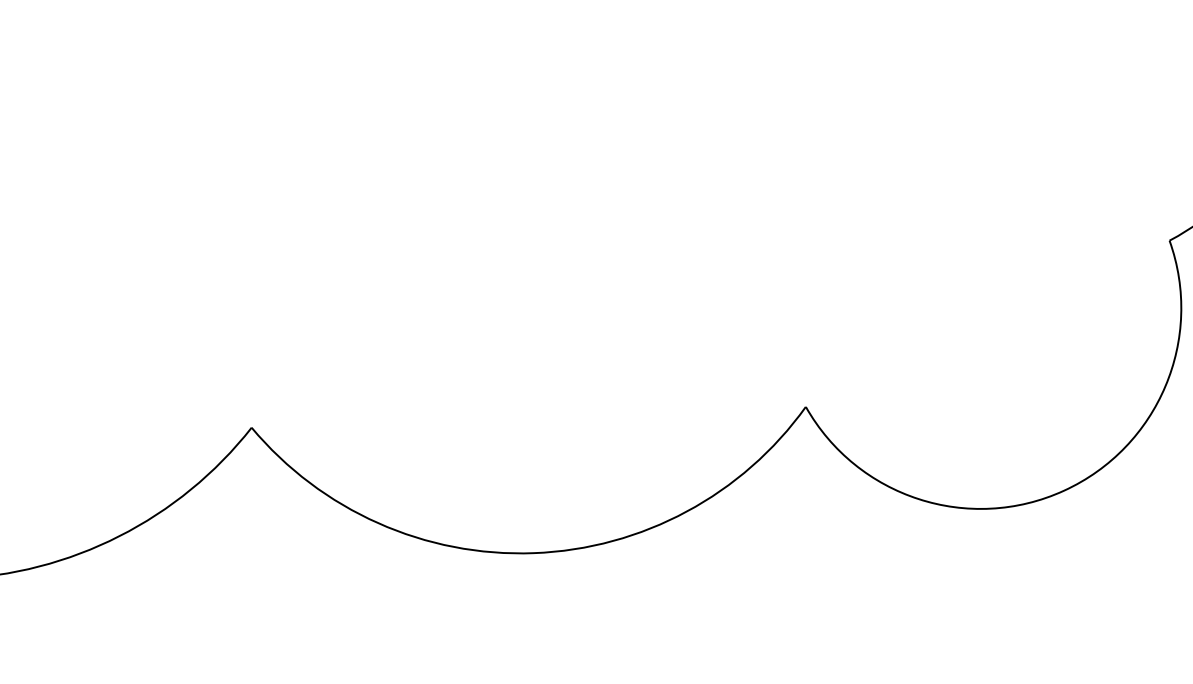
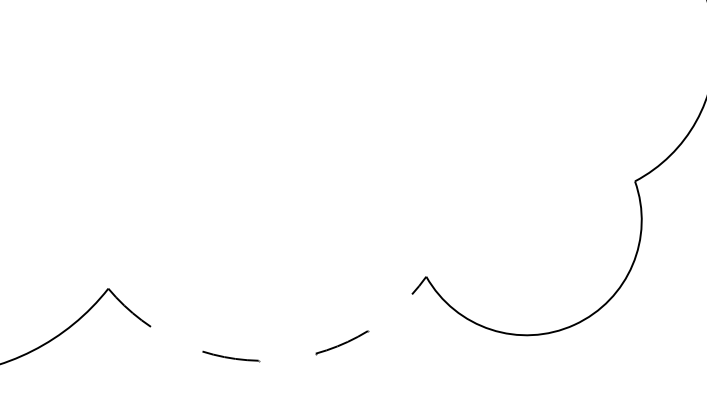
arc: (534, 552) -> (270, 360), solid -> dashed

